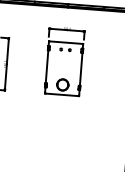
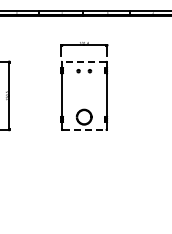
line: (66, 42) -> (84, 61), solid -> dashed
line: (62, 95) -> (84, 130), solid -> dashed

